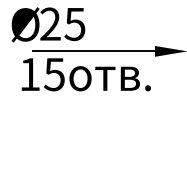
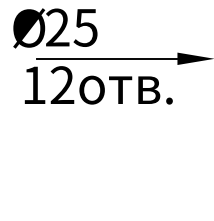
text: (54, 74) -> (62, 85), 15 -> 12

